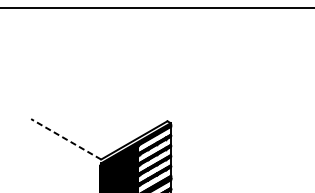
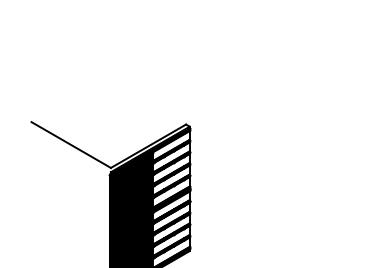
line: (66, 139) -> (71, 145), dashed -> solid

